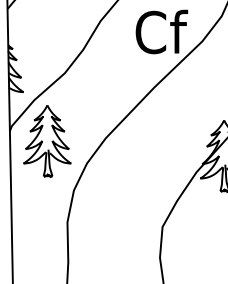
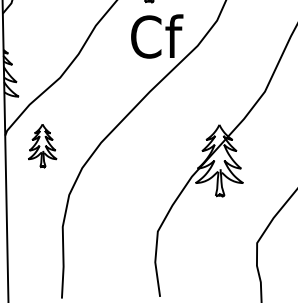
part: (47, 140) -> (42, 145), size x0.6

